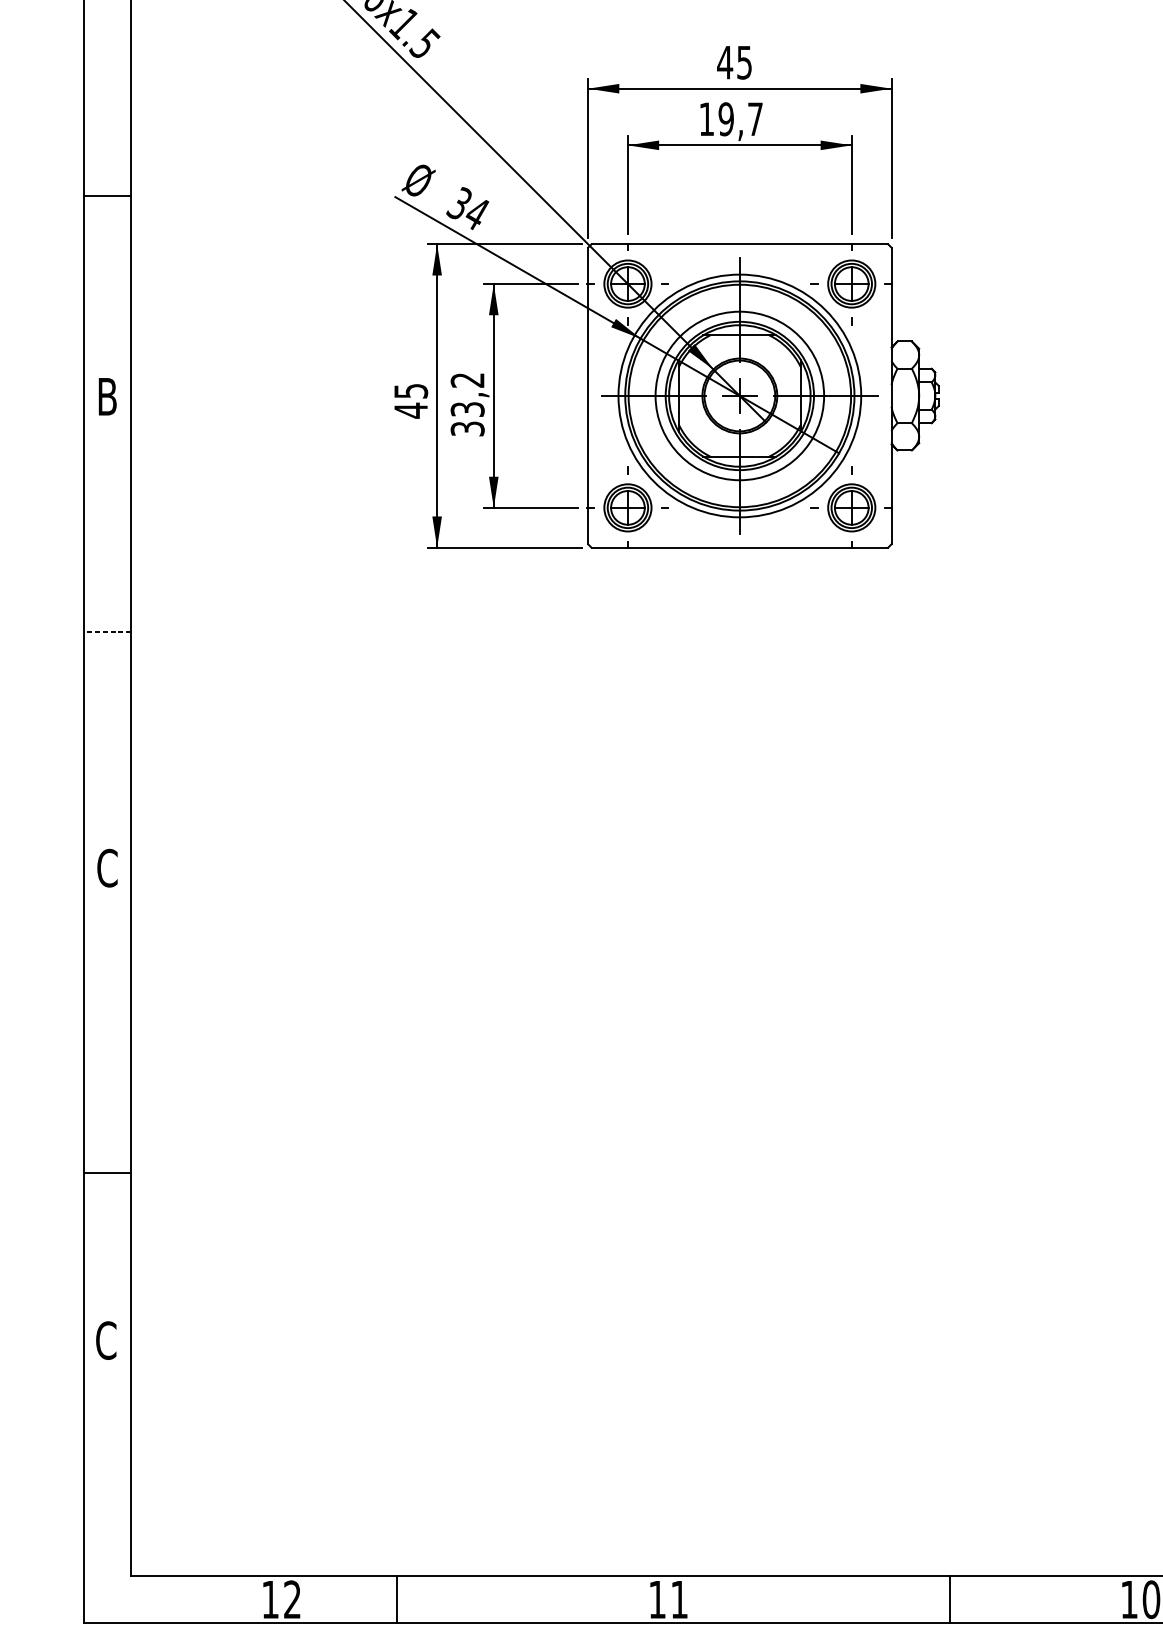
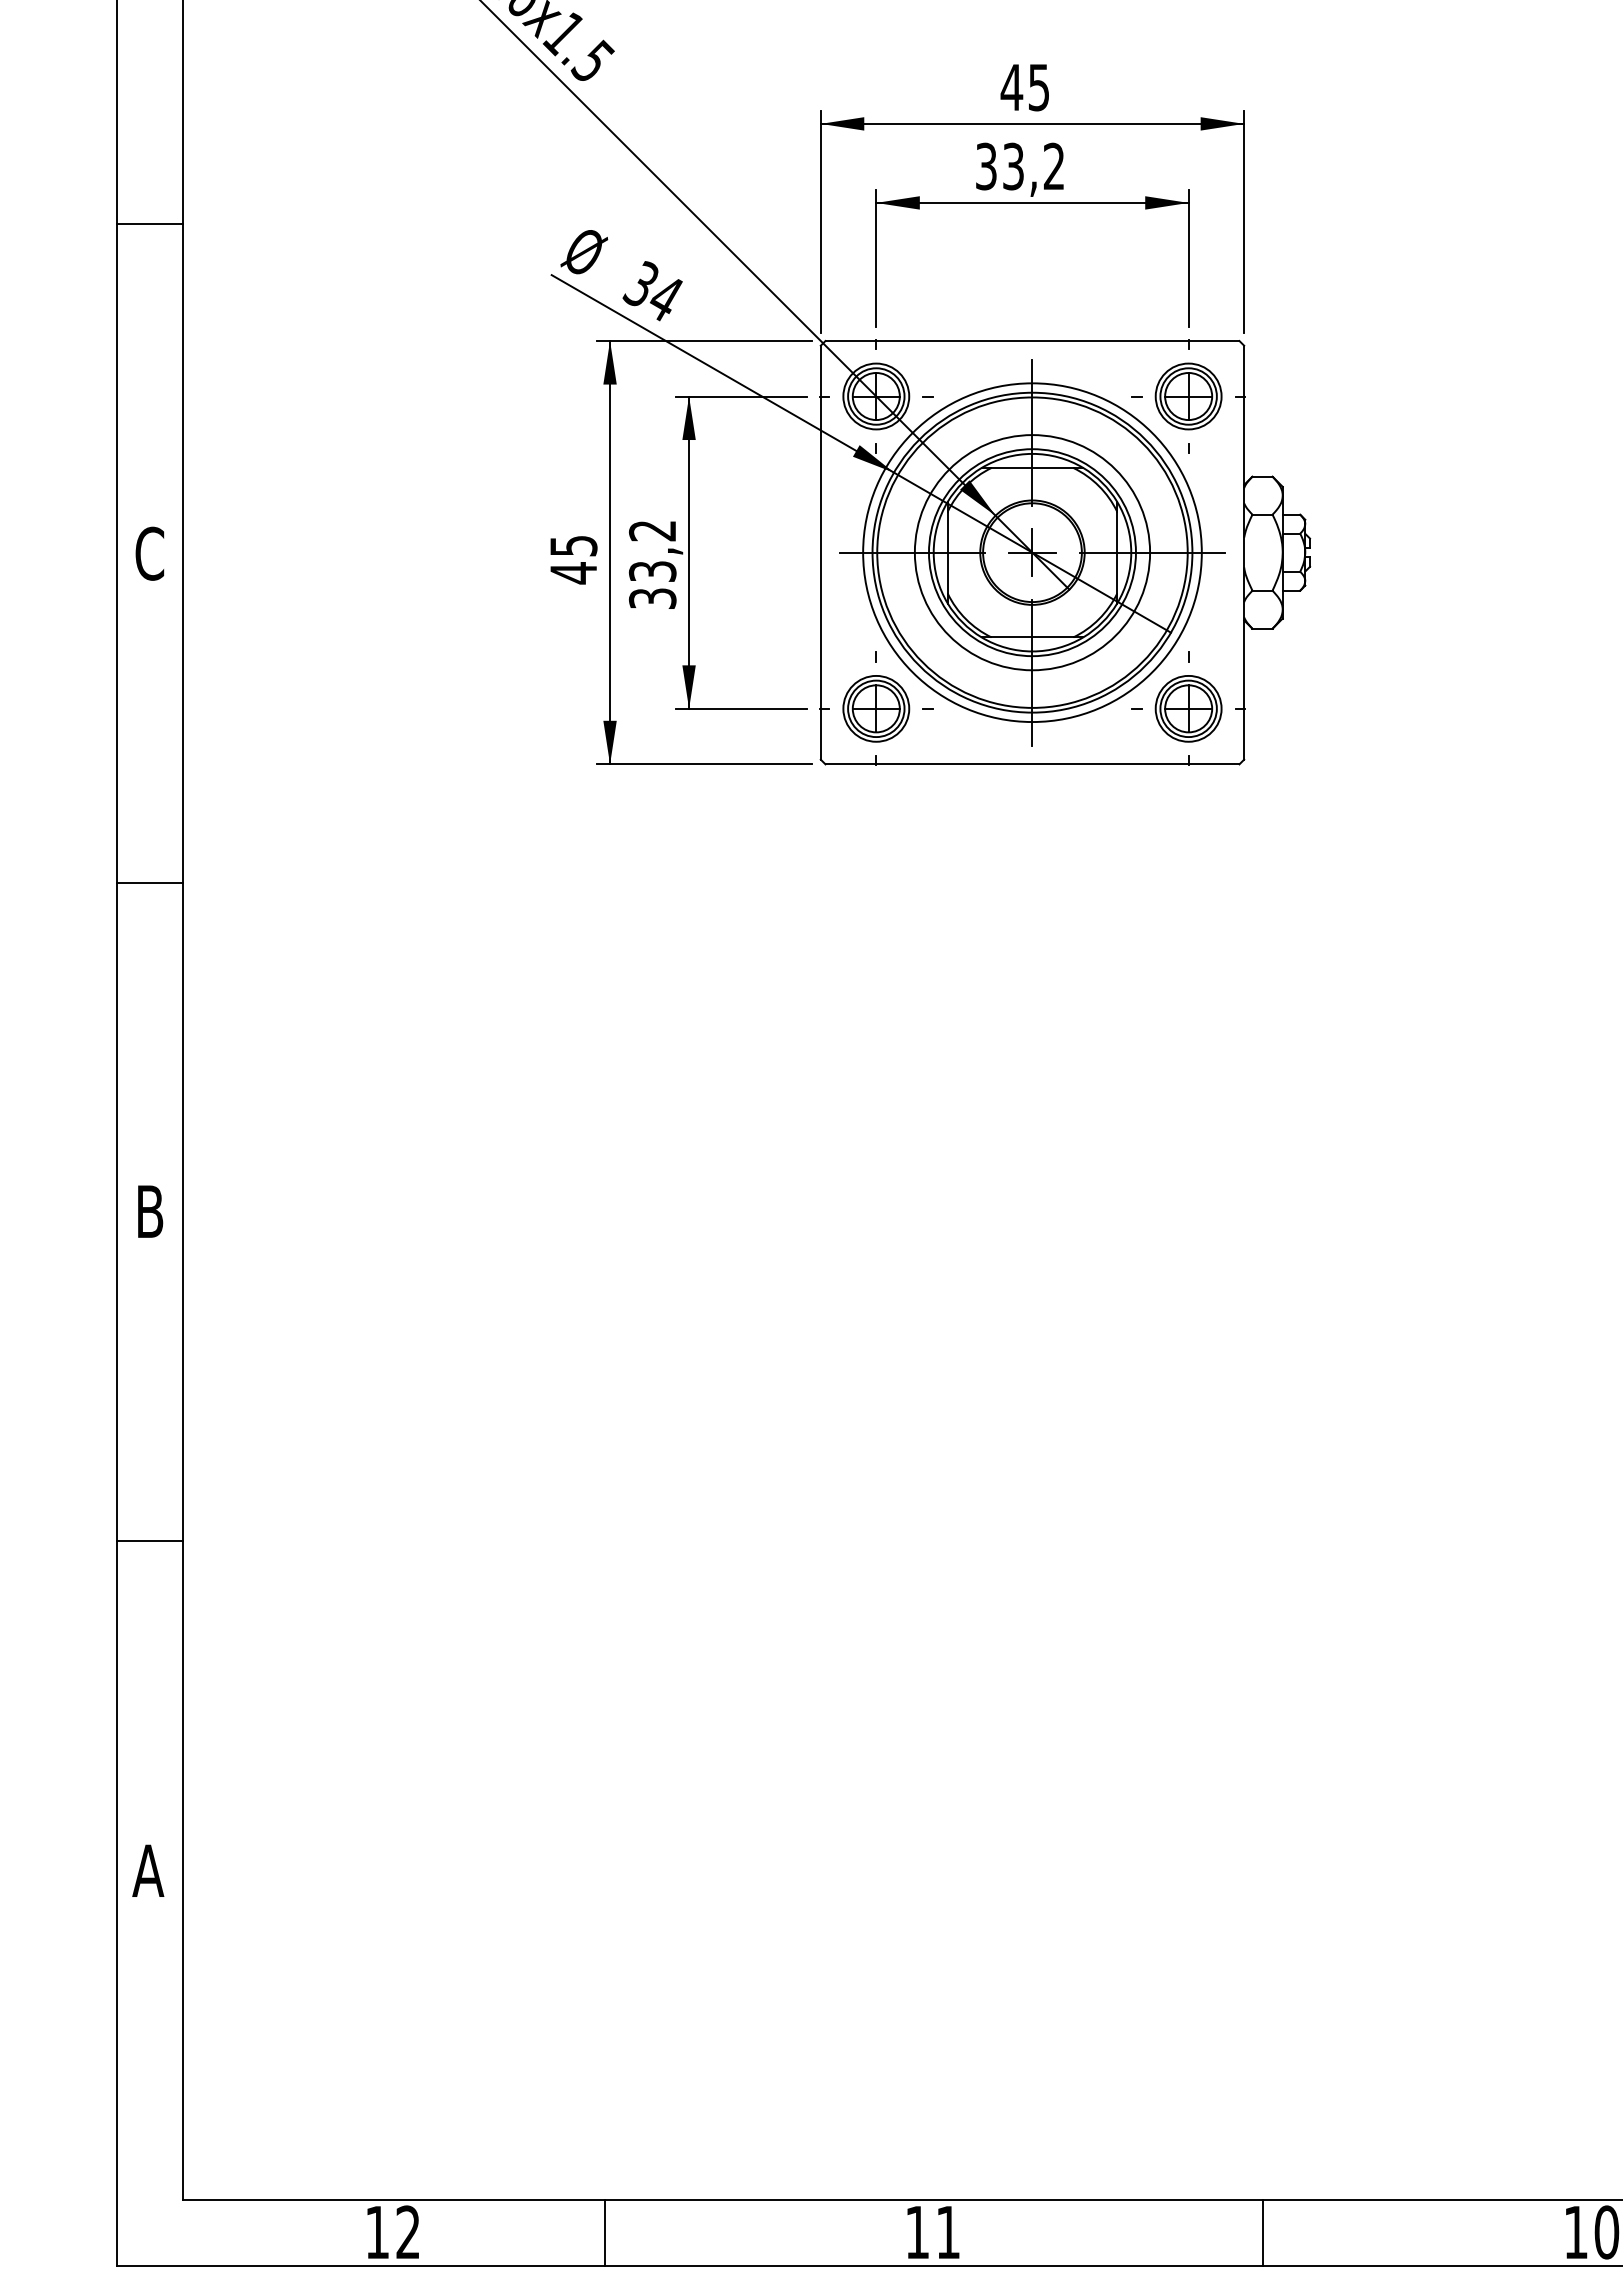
text: (731, 119) -> (1020, 166), 19,7 -> 33,2
line: (107, 196) -> (150, 224), moved
text: (107, 396) -> (149, 553), B -> C
line: (107, 632) -> (150, 882), dashed -> solid
text: (107, 868) -> (149, 1211), C -> B
line: (107, 1173) -> (150, 1541), moved
text: (106, 1340) -> (148, 1870), C -> A
line: (396, 1599) -> (604, 2232), moved
line: (949, 1599) -> (1263, 2232), moved

